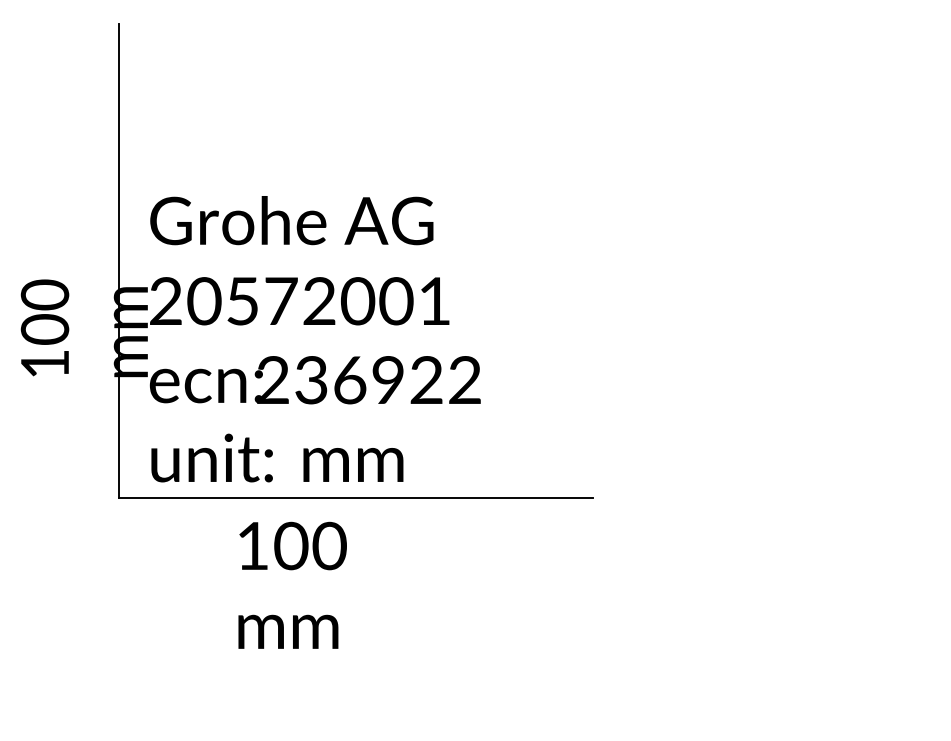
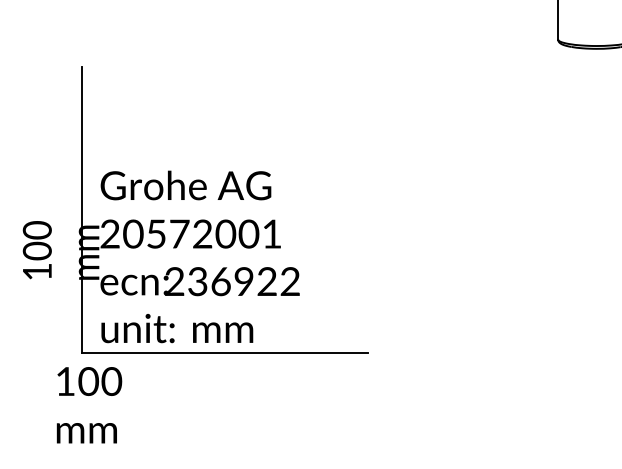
text: (292, 585) -> (89, 405), moved

